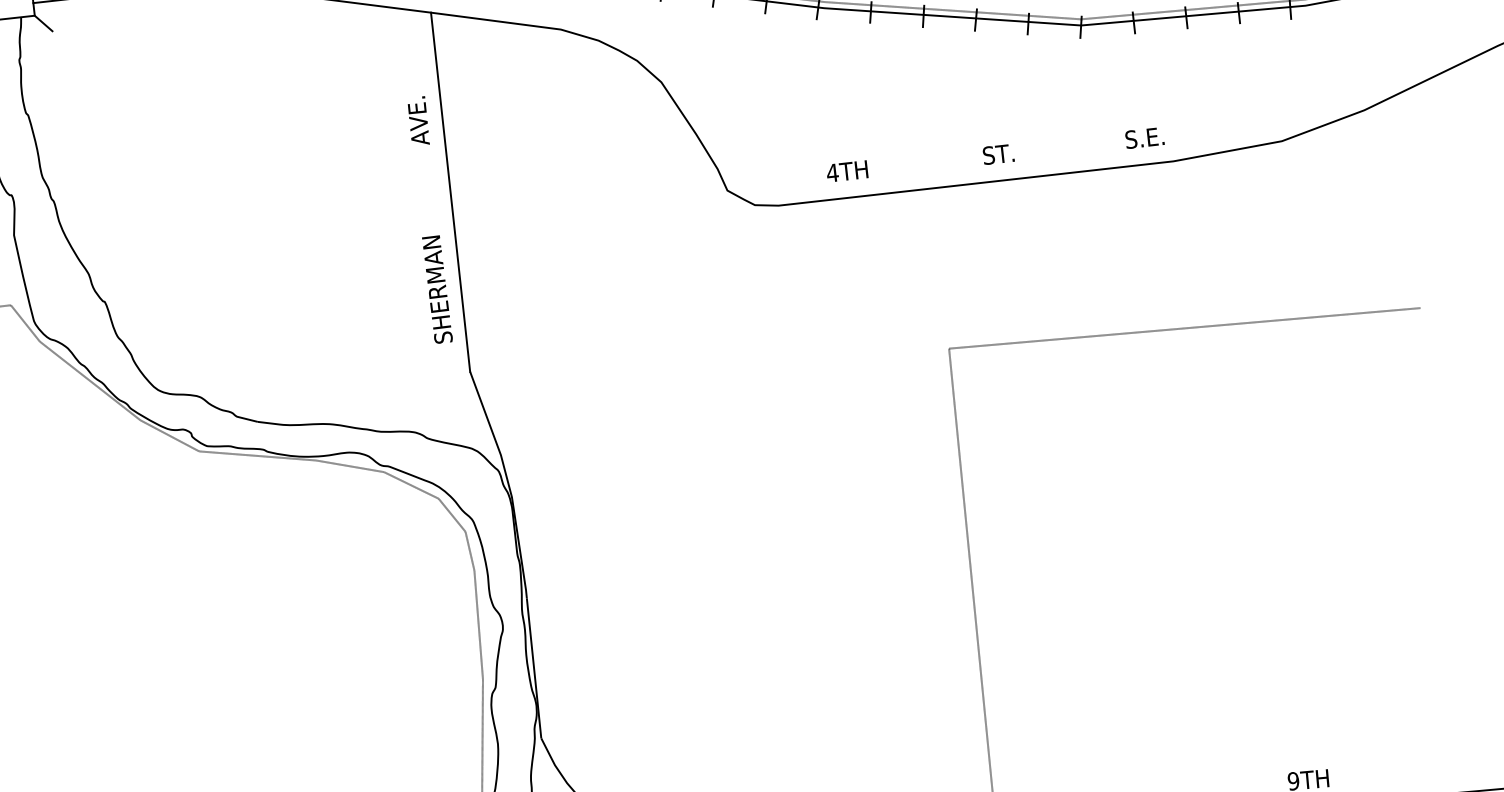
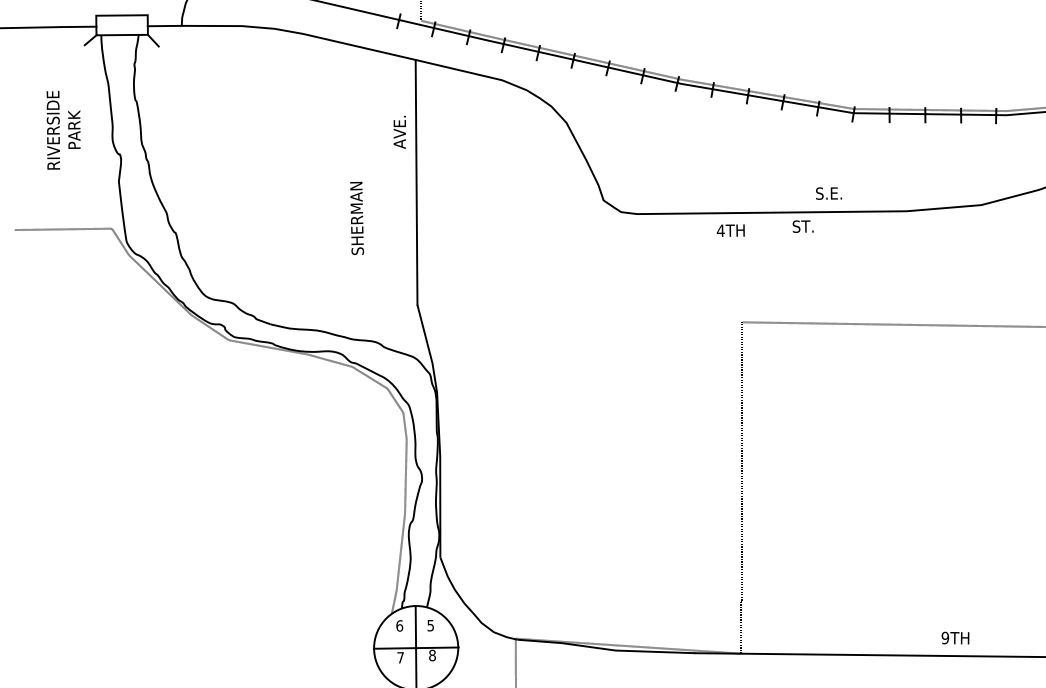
text: (1145, 137) -> (829, 193), moved
text: (997, 154) -> (802, 226), moved
text: (846, 171) -> (730, 230), moved
text: (438, 288) -> (357, 217), moved

